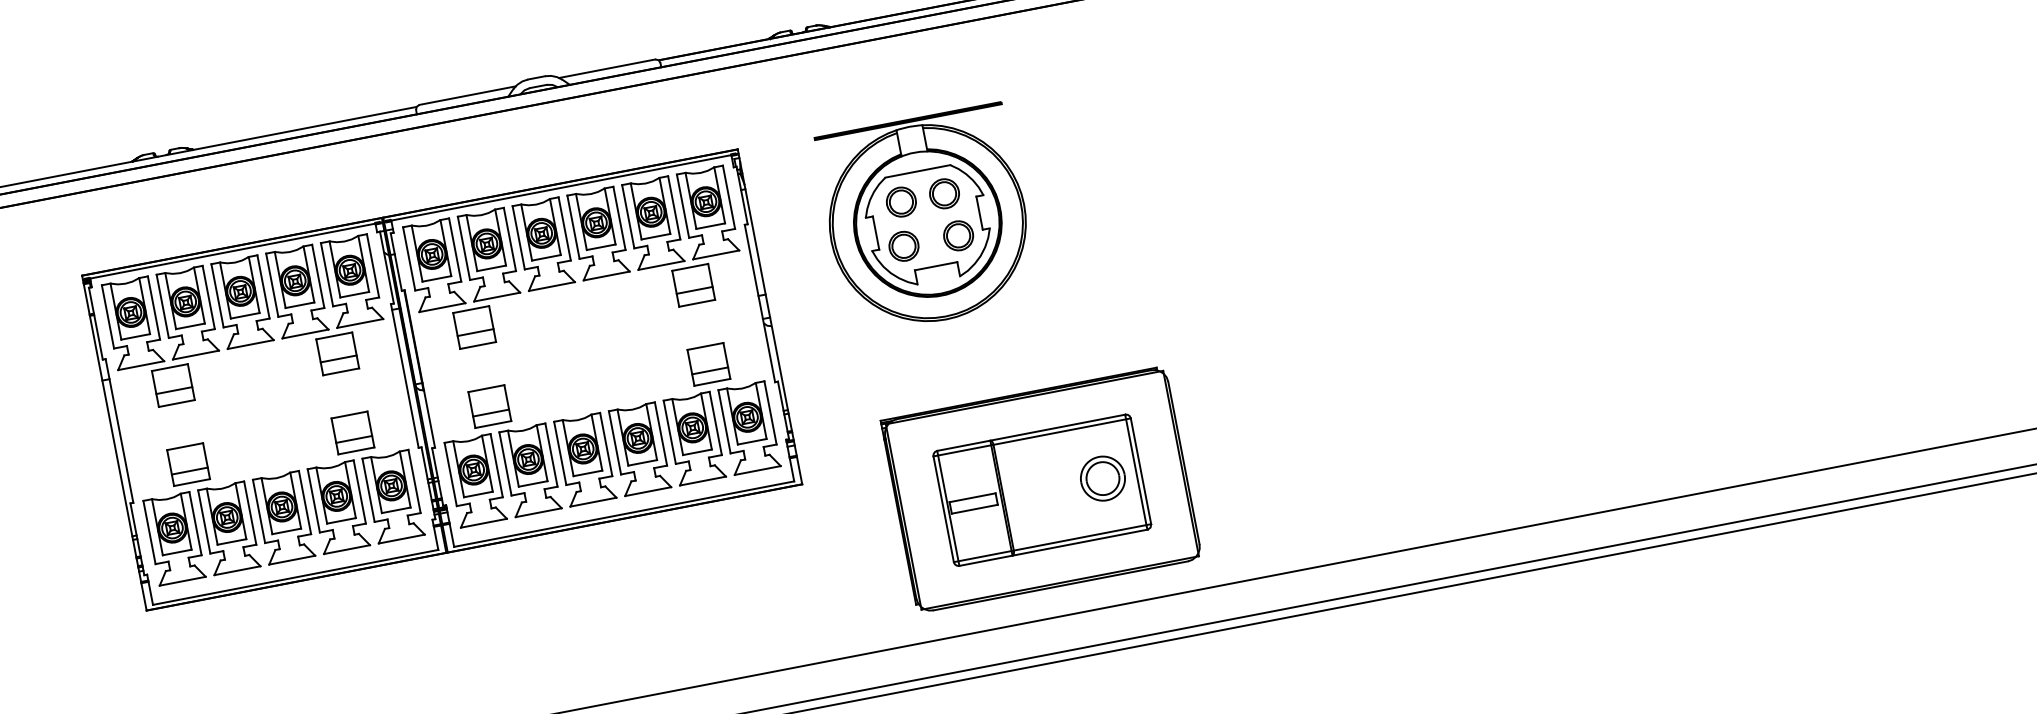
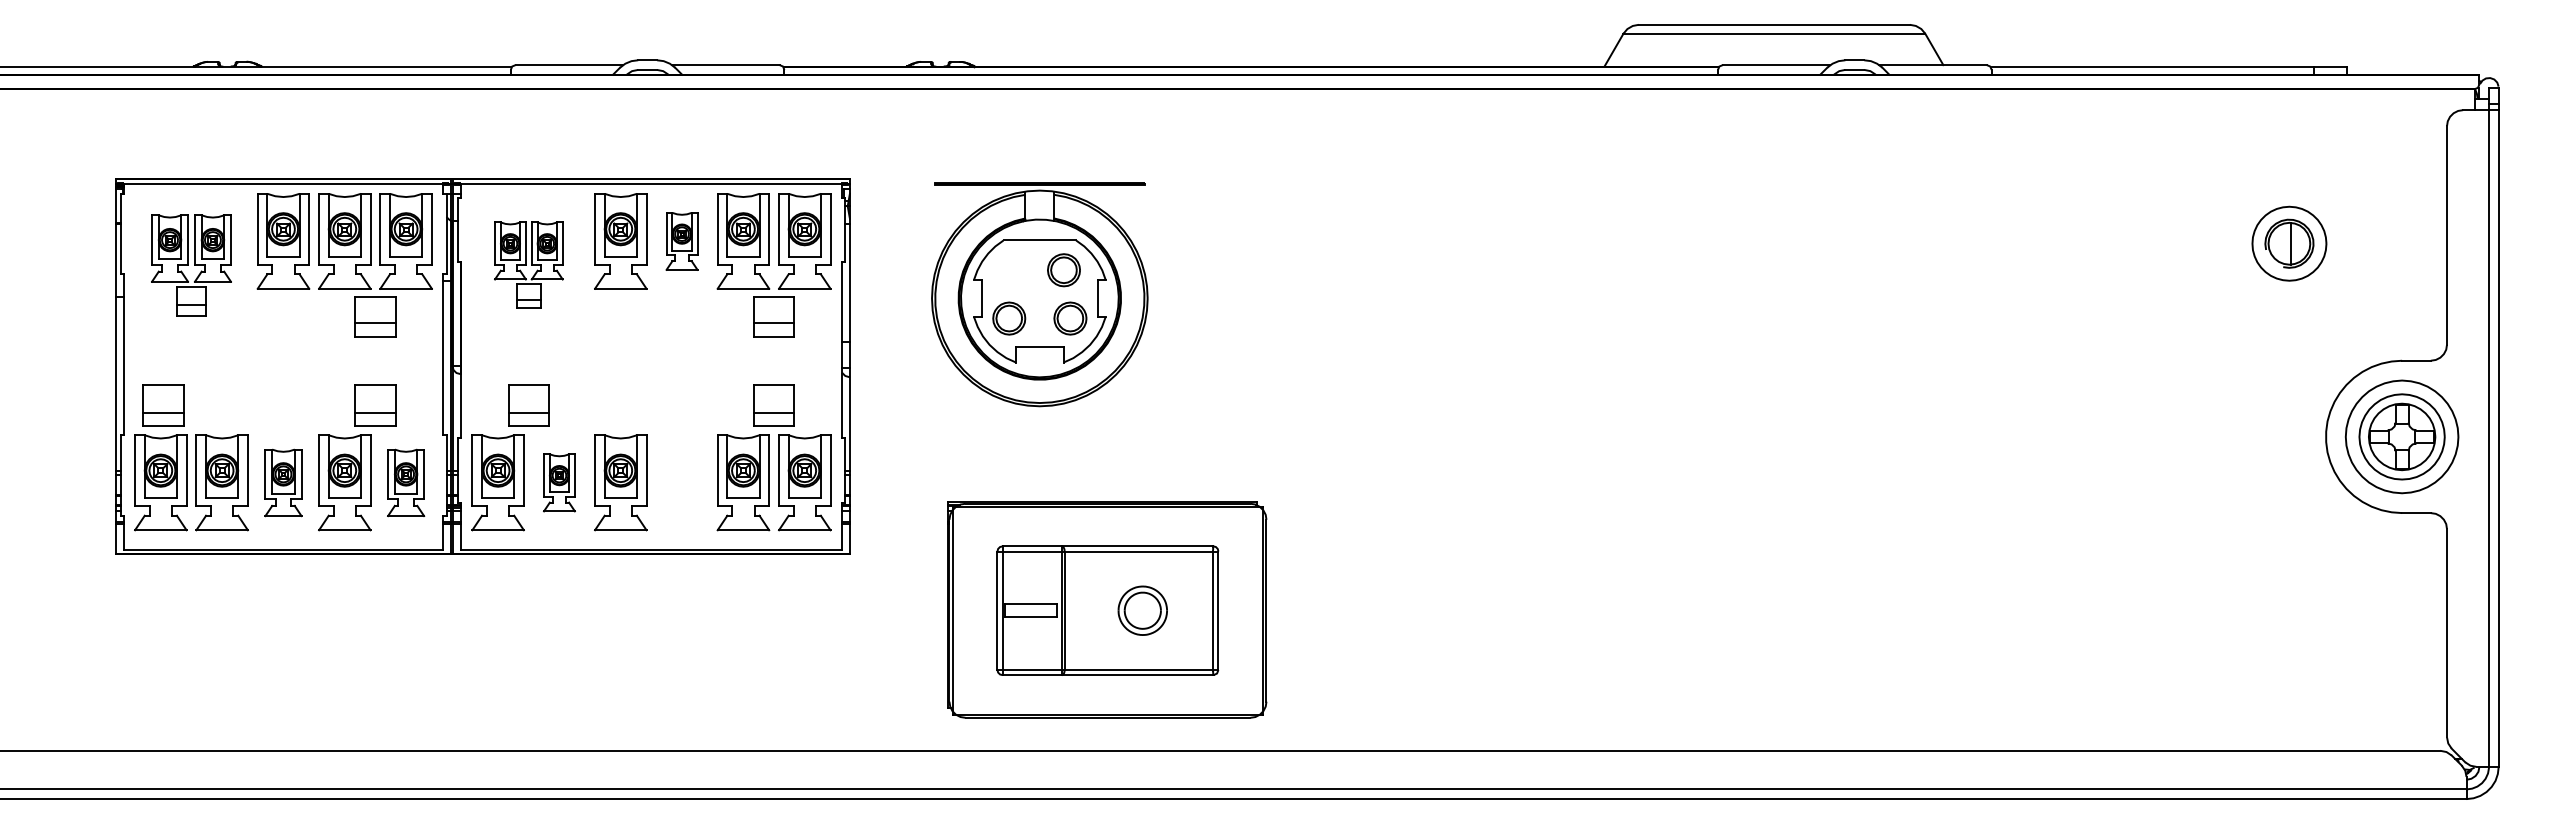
part: (901, 202) -> (1015, 270), removed
part: (598, 233) -> (681, 241), size x0.6
part: (465, 281) -> (528, 265), size x0.6
part: (164, 339) -> (191, 265), size x0.7
part: (639, 449) -> (681, 482), removed
part: (188, 464) -> (163, 405), moved
part: (530, 470) -> (559, 482), size x0.6
part: (1102, 478) -> (1142, 610), moved
part: (393, 496) -> (405, 482), size x0.7
part: (284, 517) -> (283, 482), size x0.7

